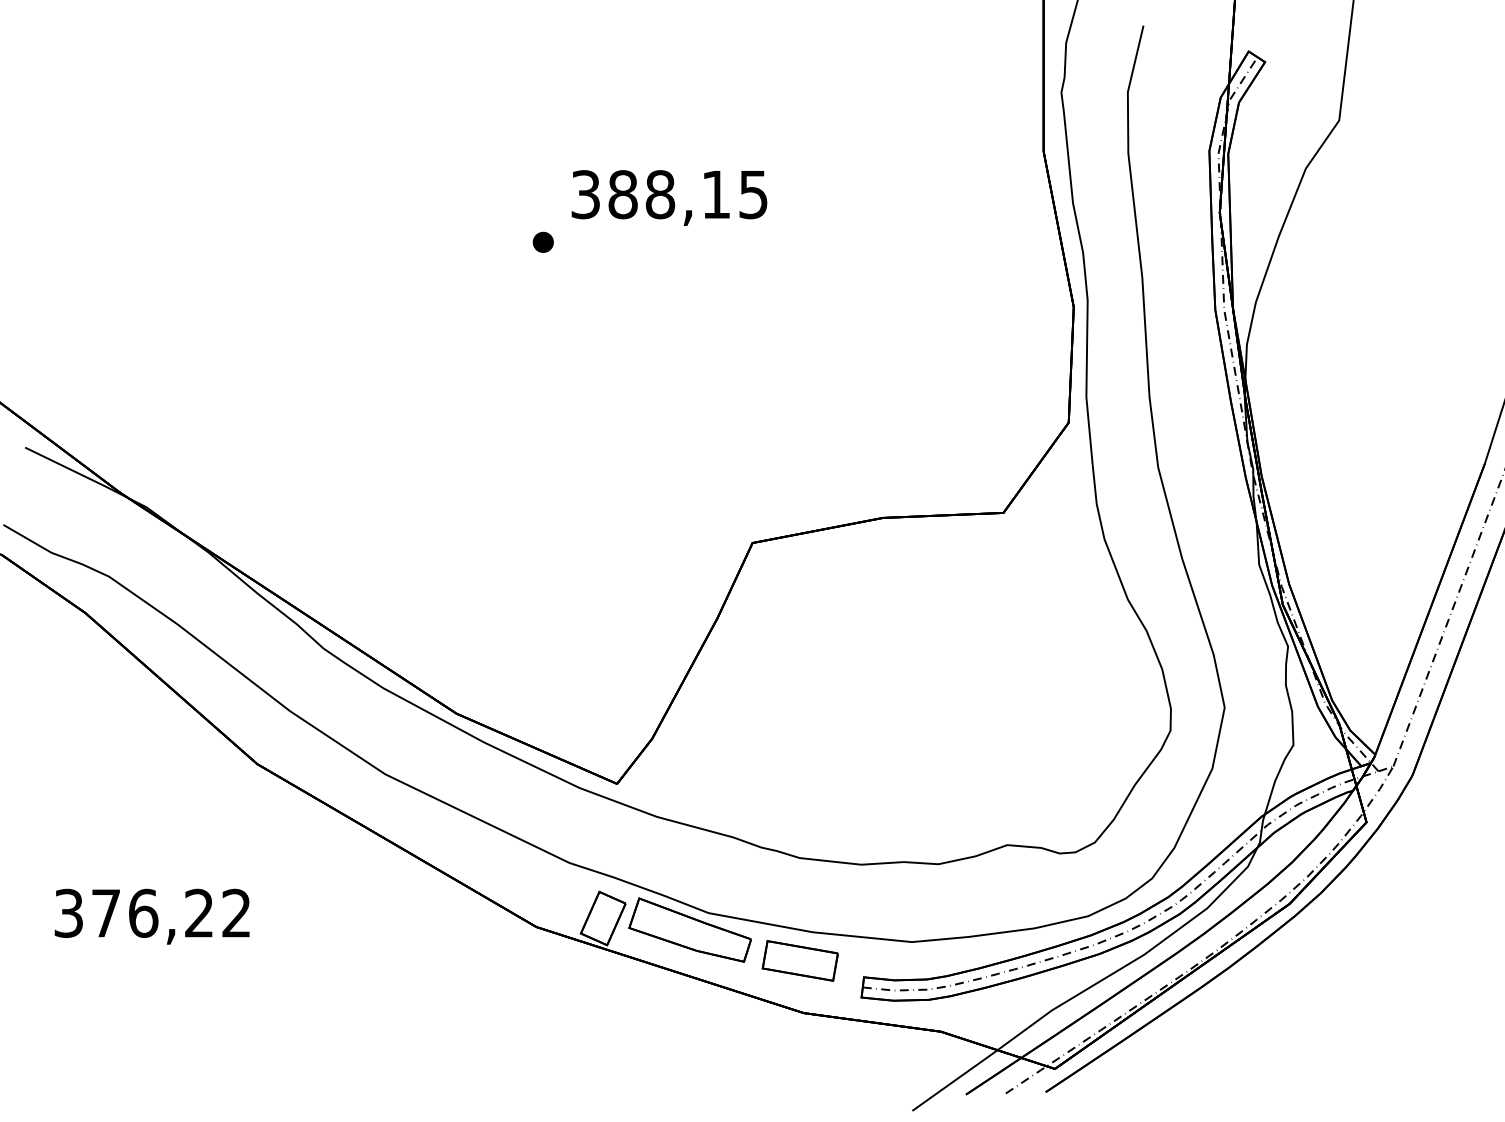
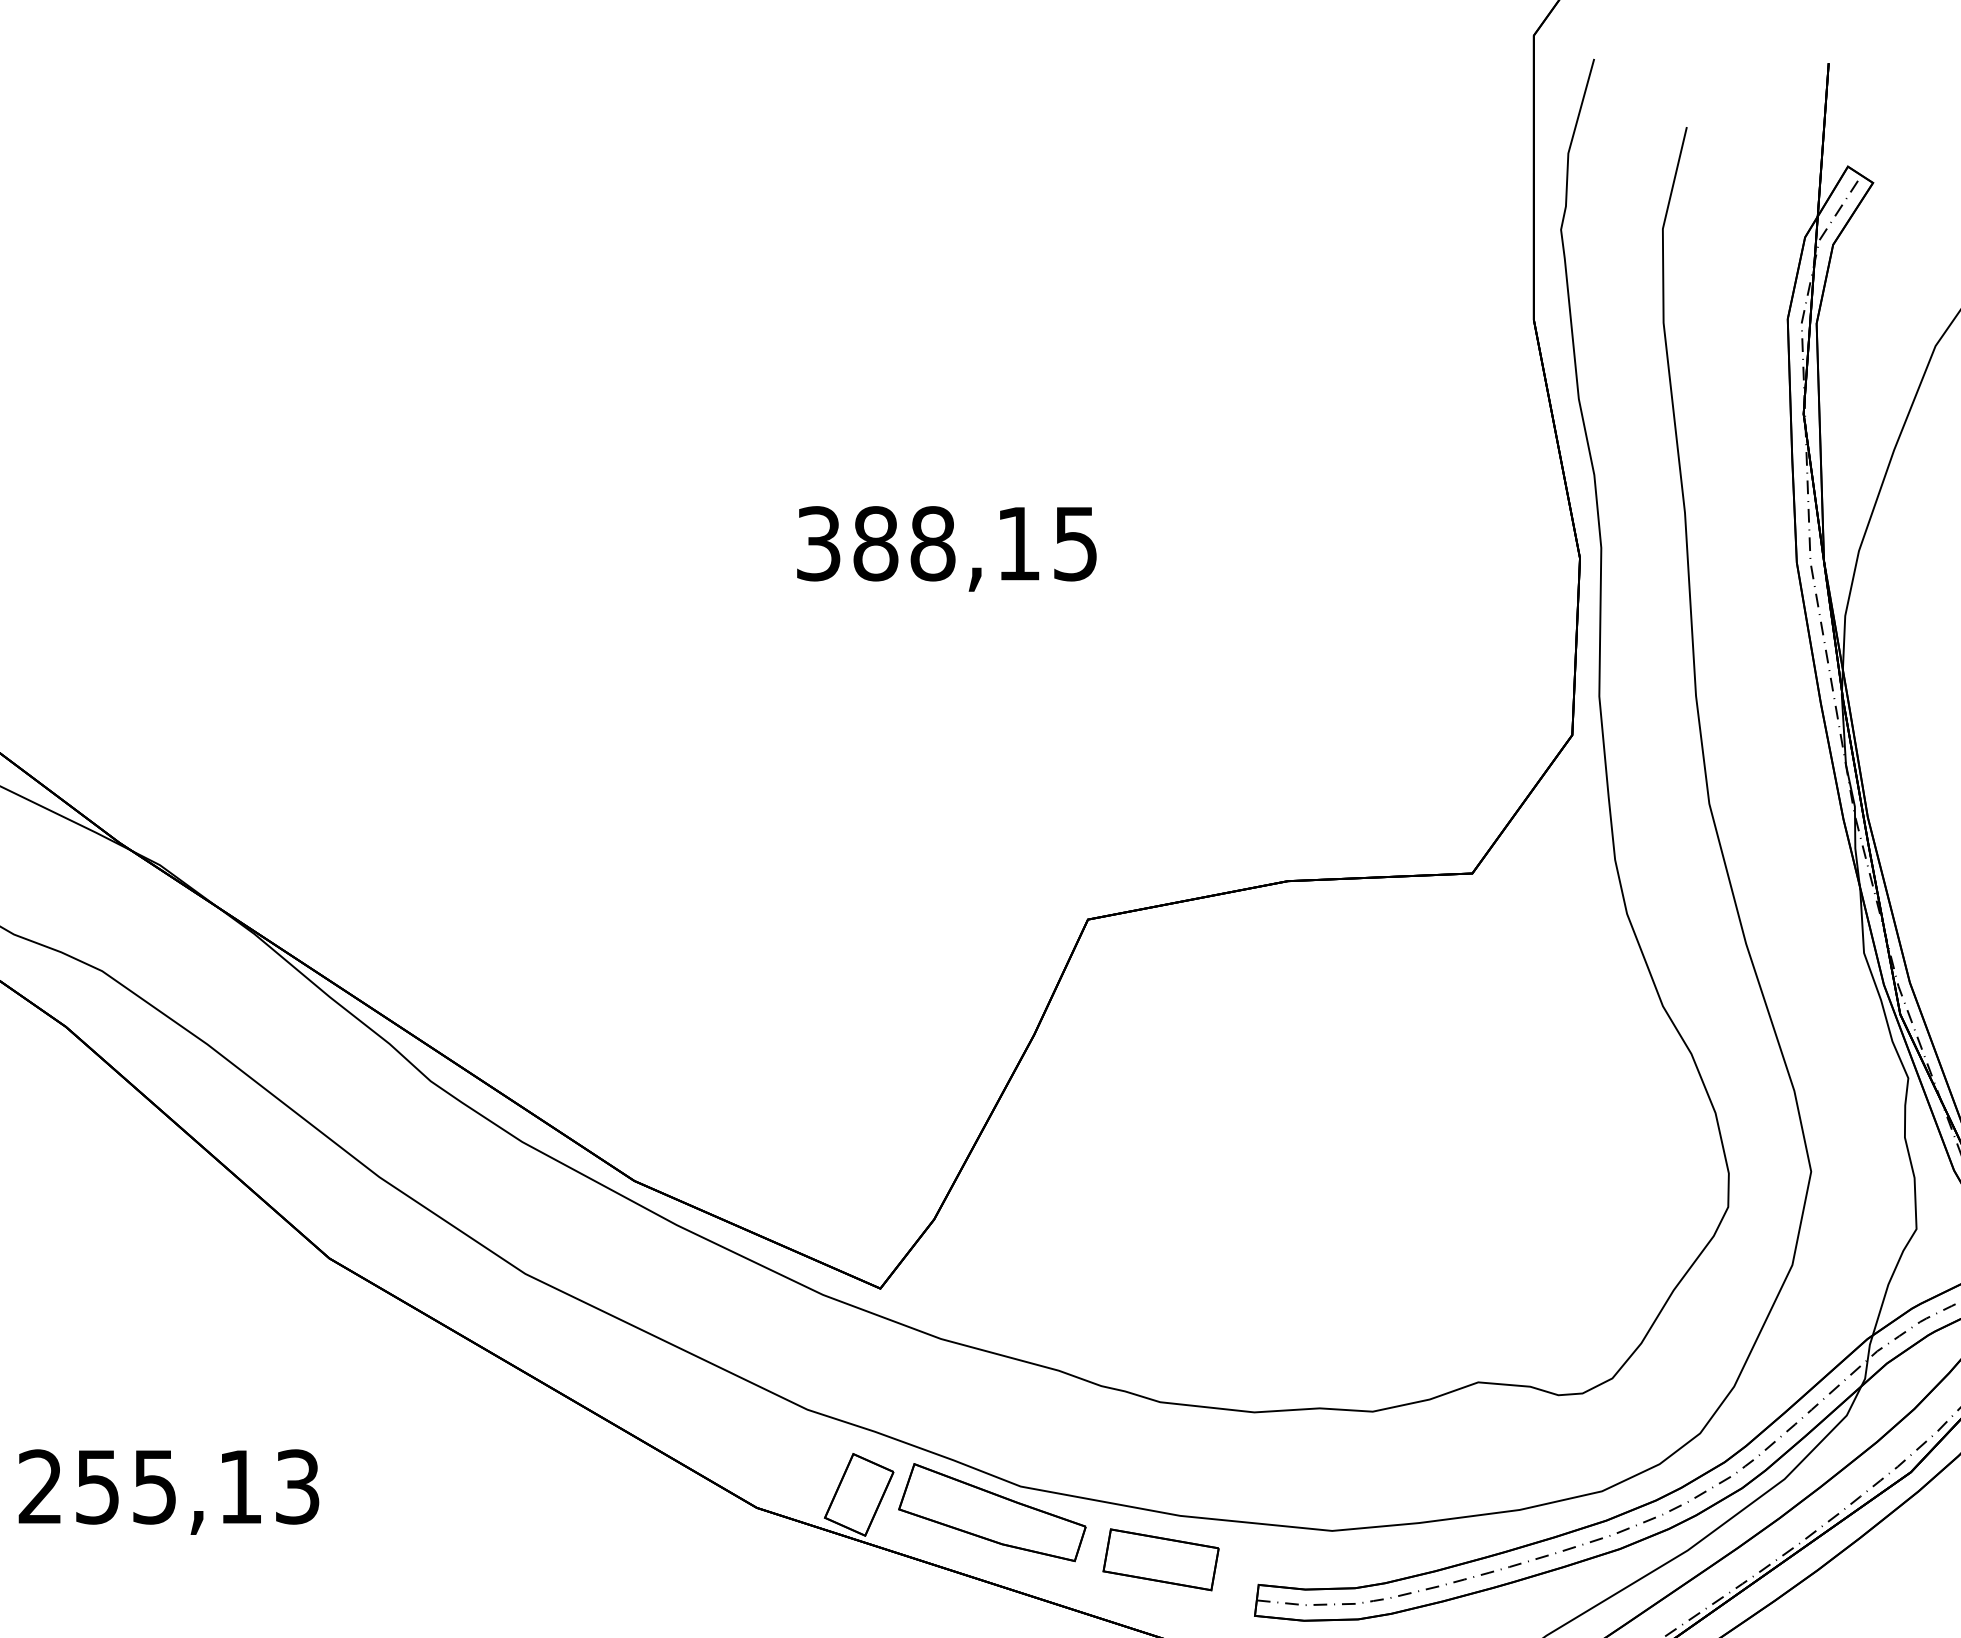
text: (669, 197) -> (946, 548), moved
part: (542, 241) -> (766, 457), removed
text: (152, 912) -> (168, 1485), 376,22 -> 255,13

